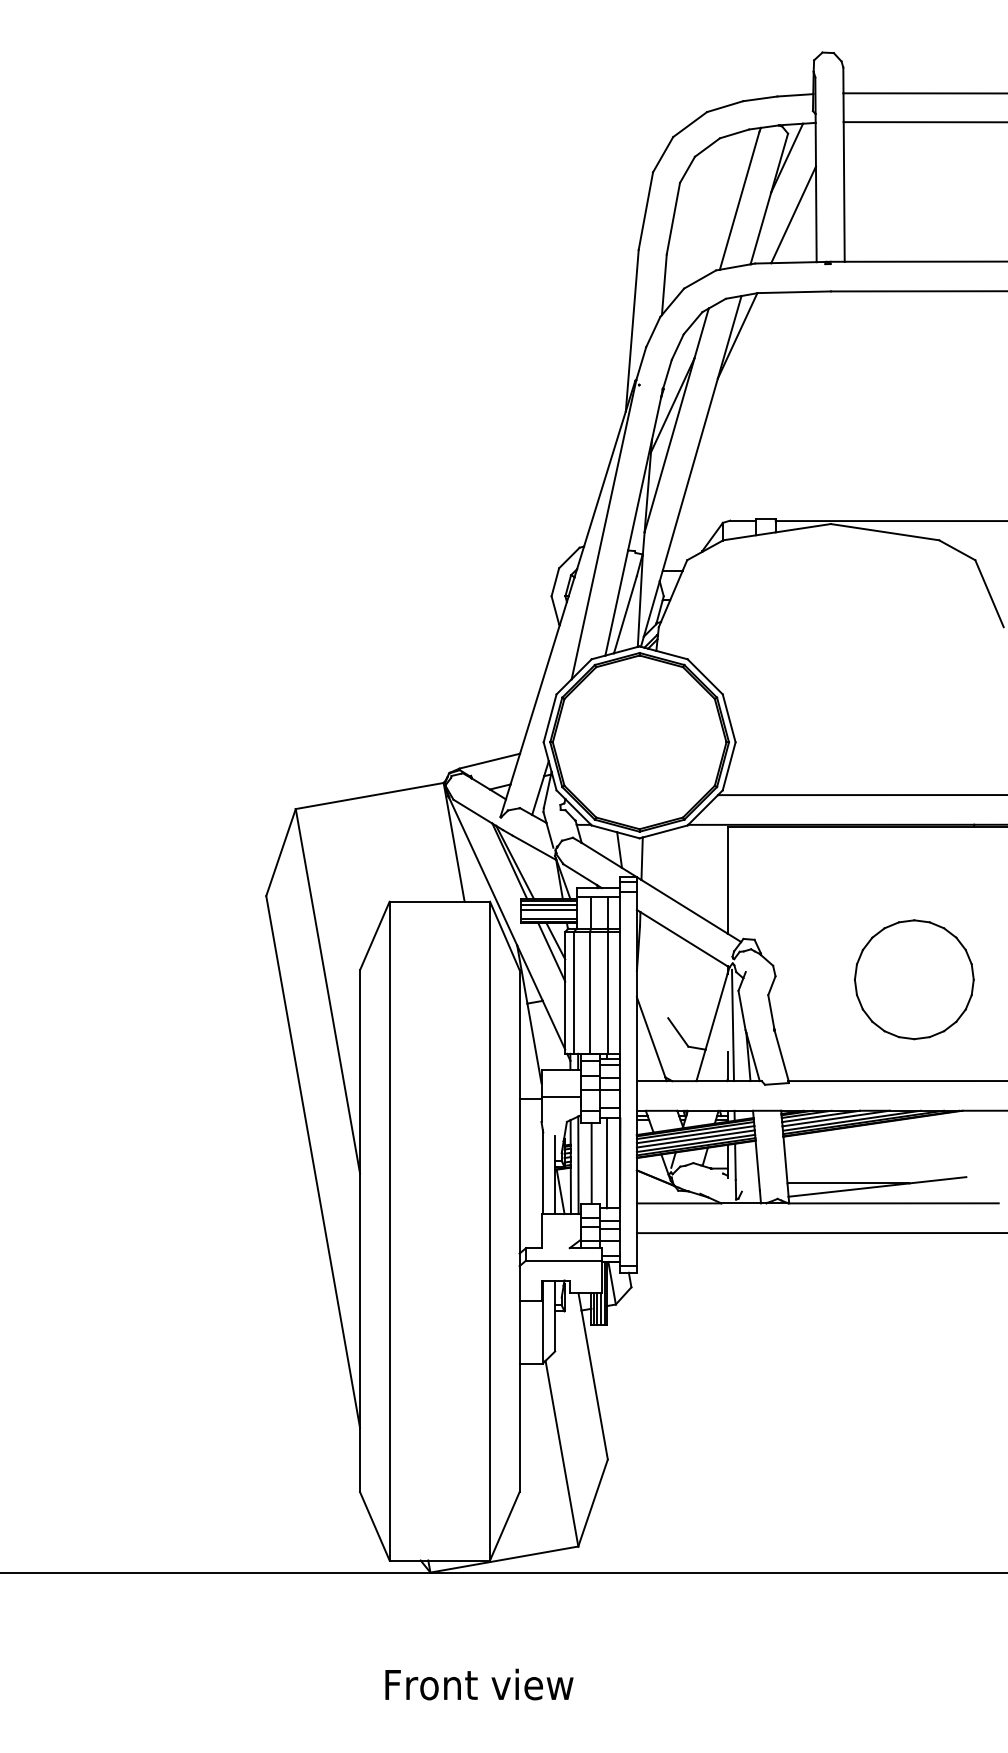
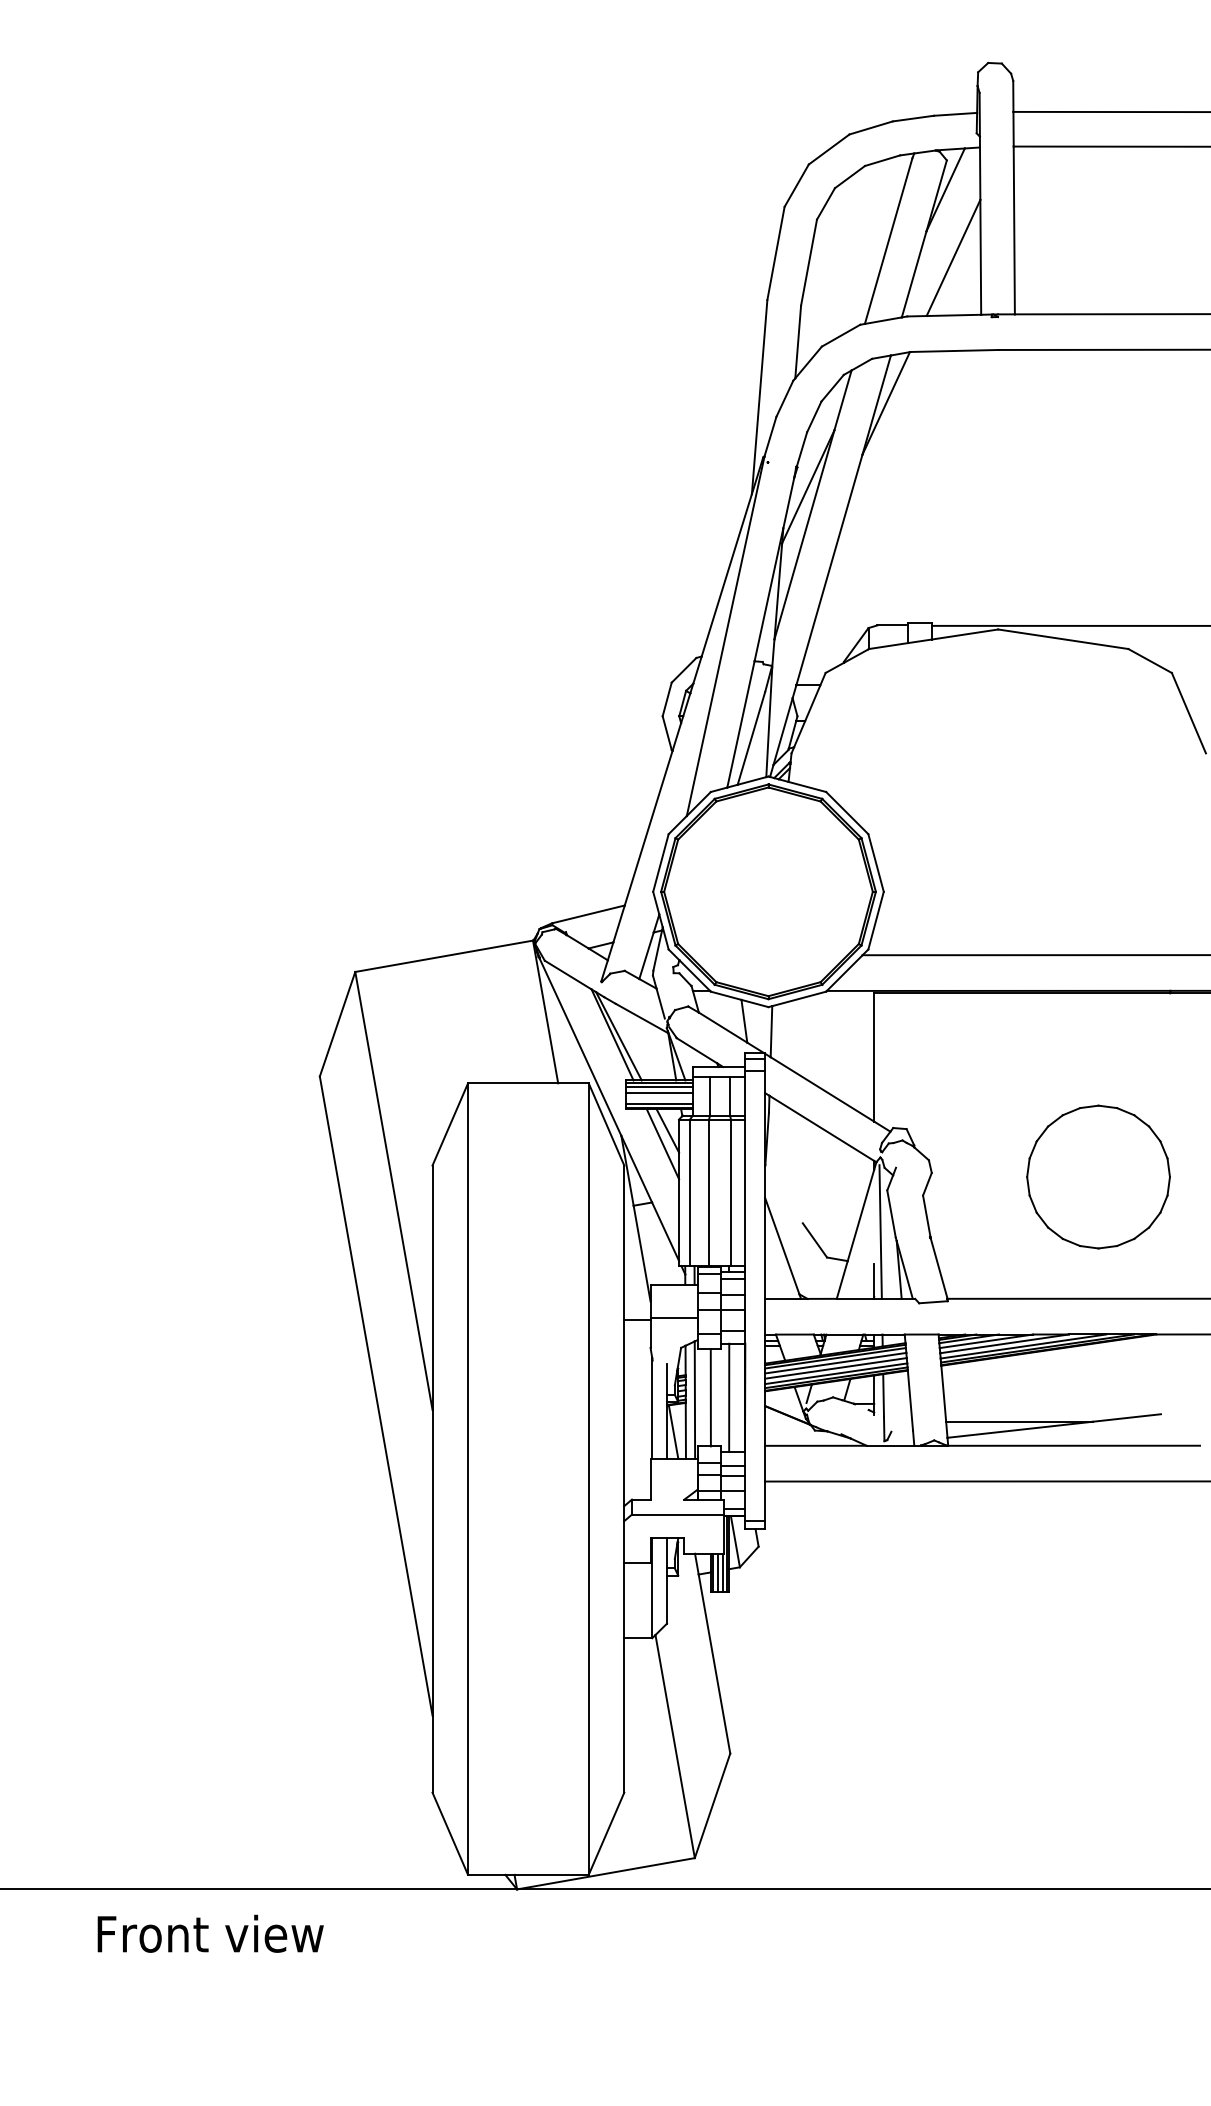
text: (479, 1684) -> (210, 1933), moved

